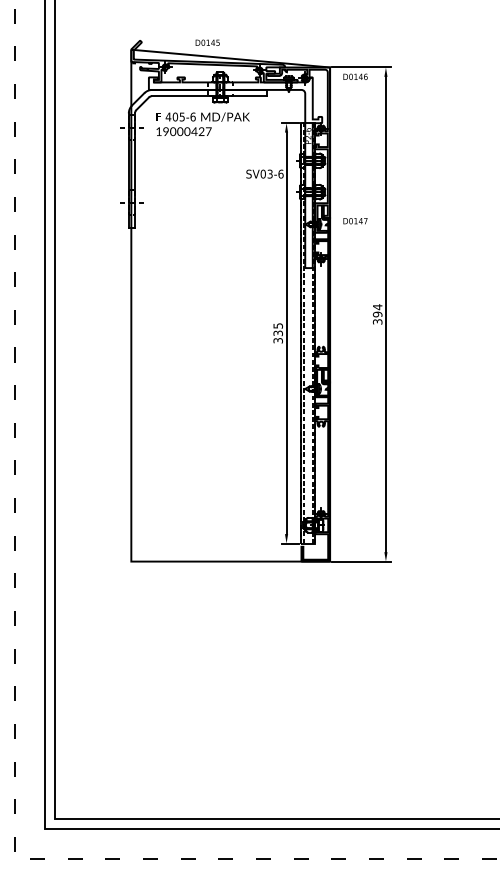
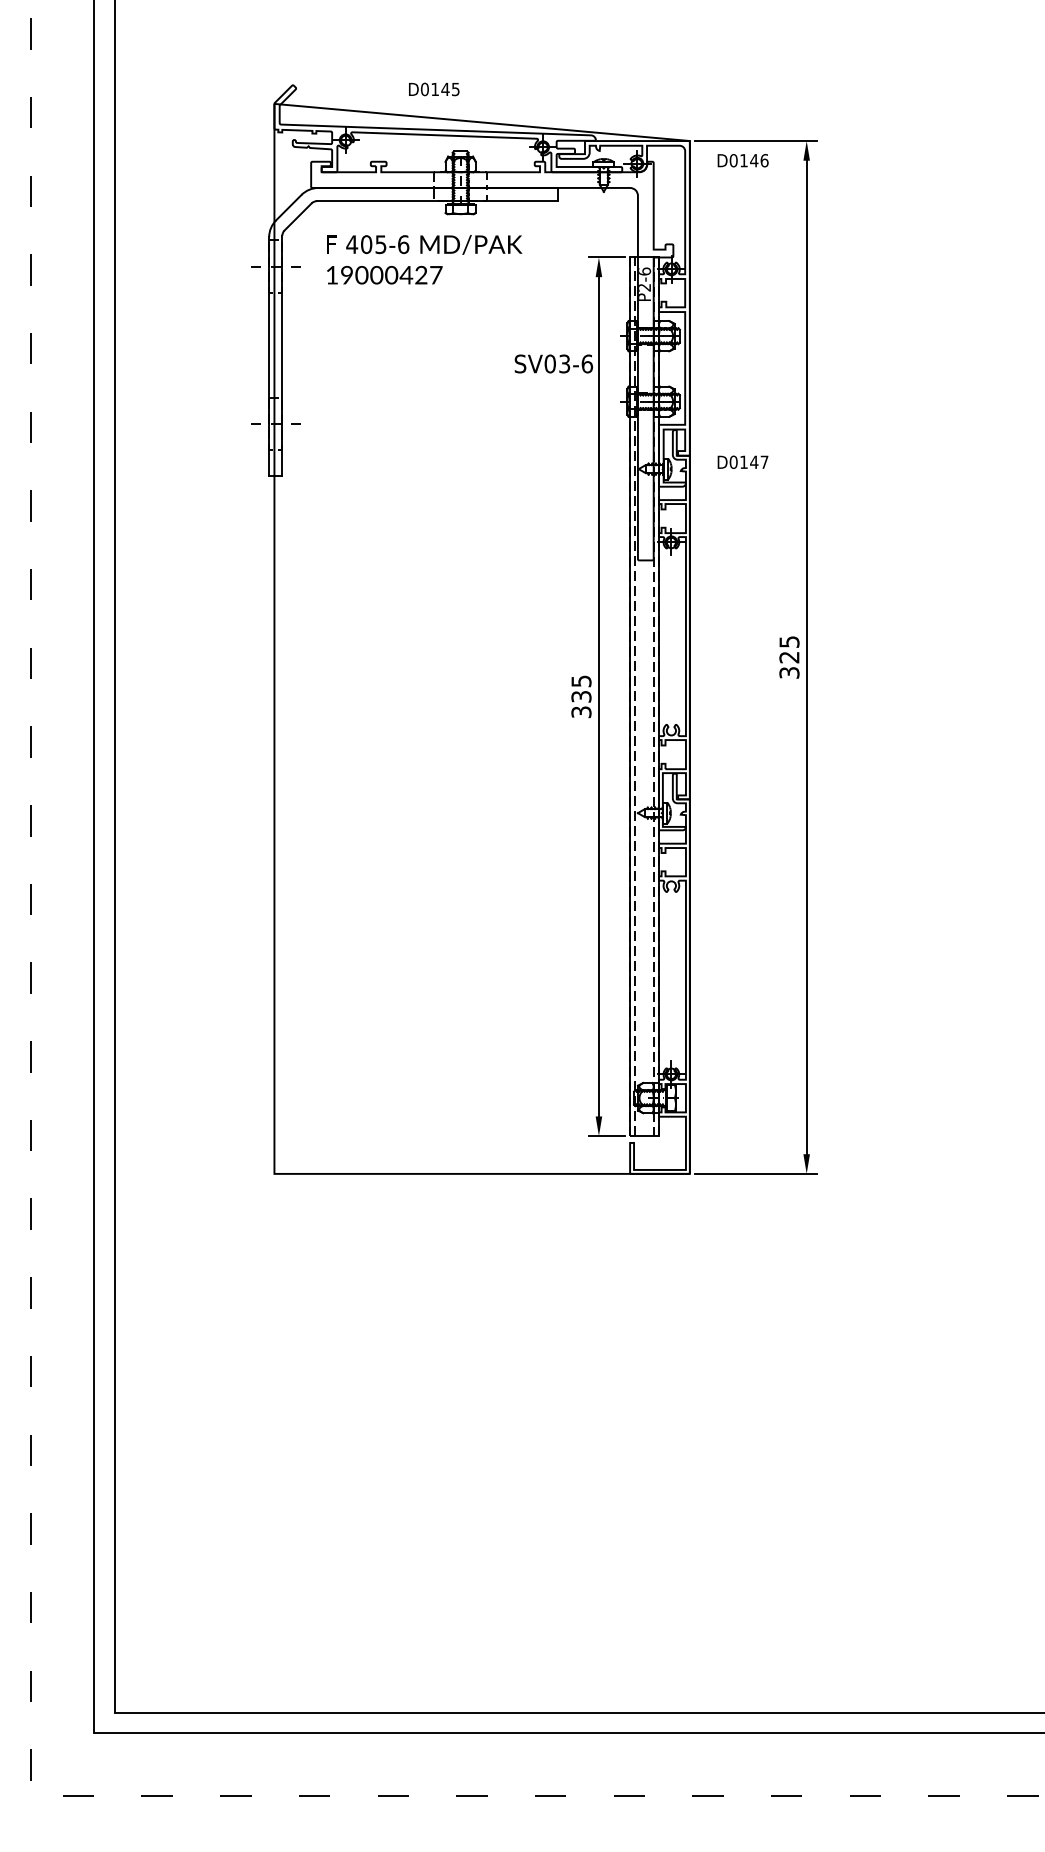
text: (377, 310) -> (789, 649), 394 -> 325

